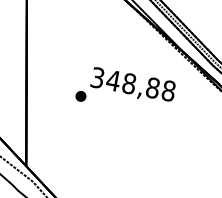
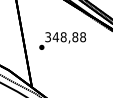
text: (125, 89) -> (62, 40), moved

